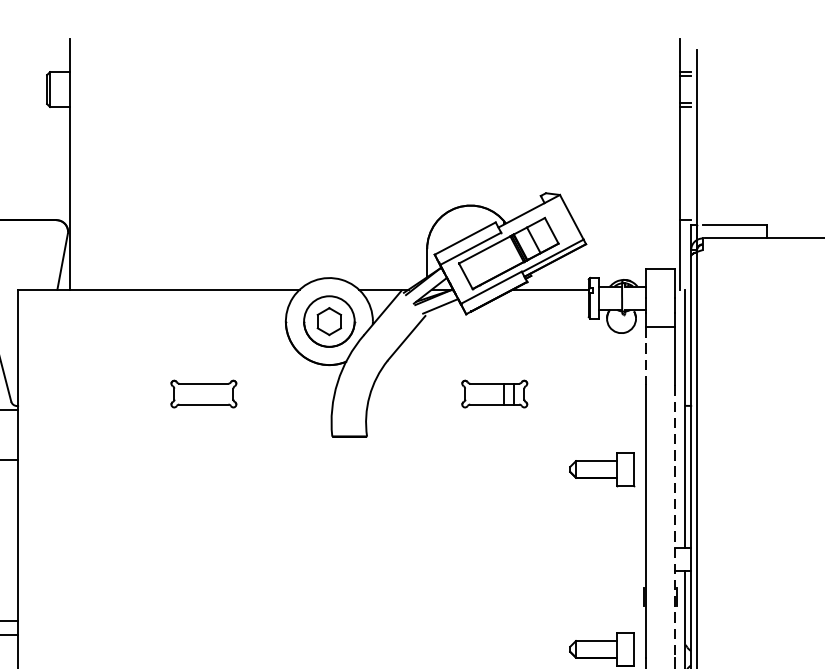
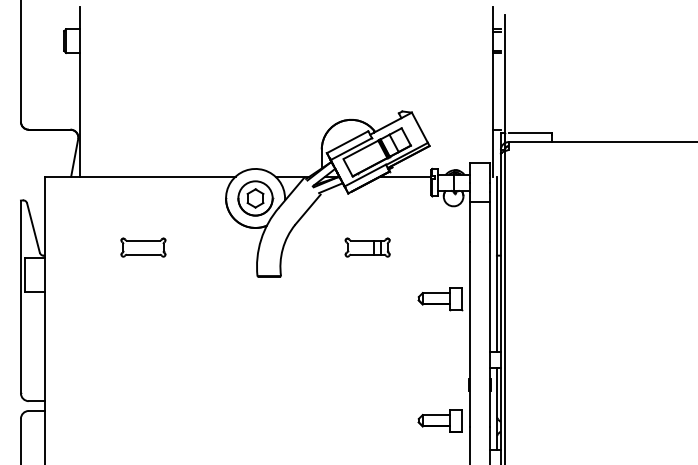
line: (644, 357) -> (469, 222), dashed -> solid
part: (203, 393) -> (143, 247), moved
line: (674, 522) -> (489, 334), dashed -> solid

